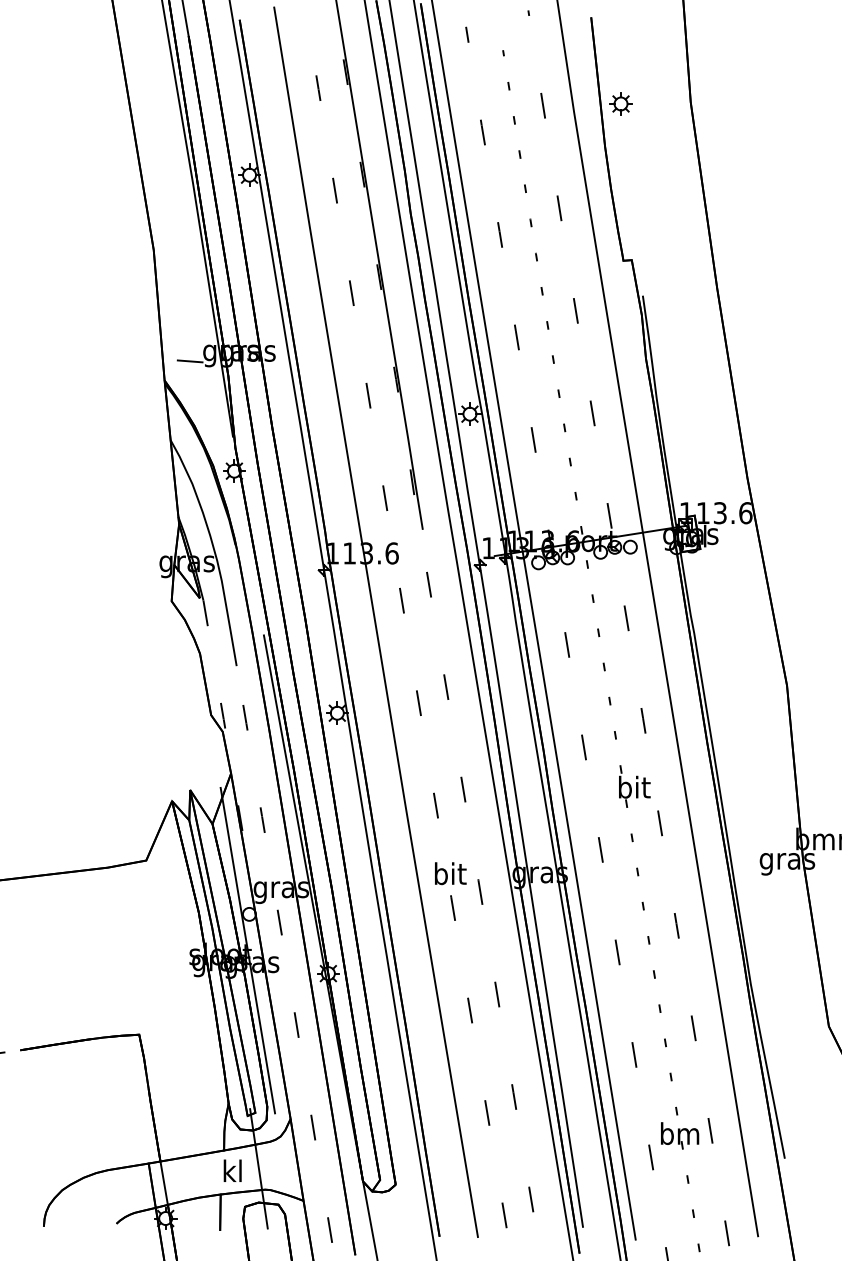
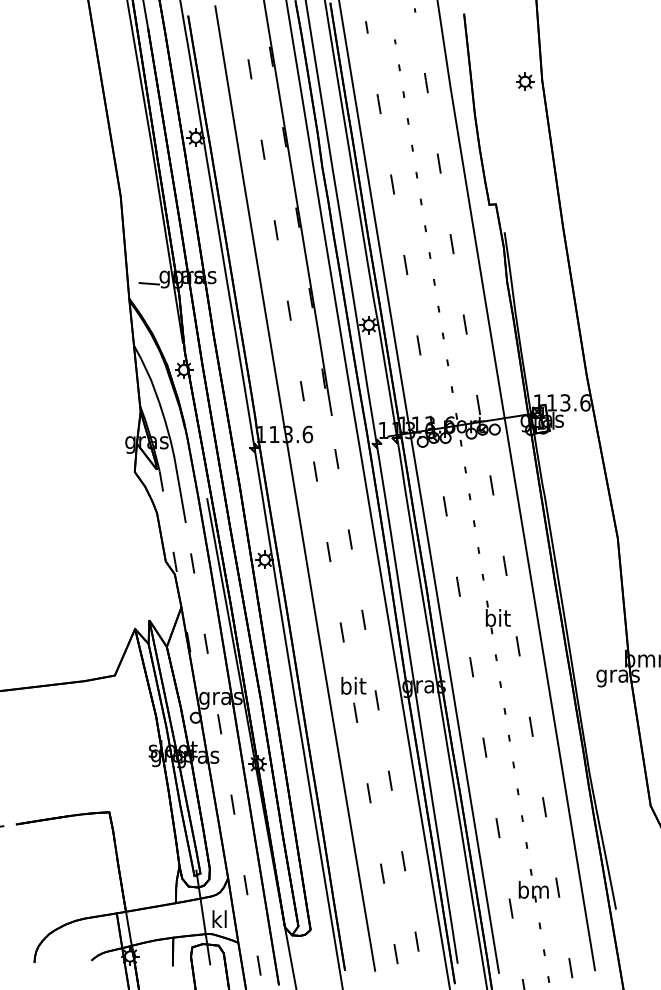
part: (620, 103) -> (524, 81), moved
line: (247, 950) -> (194, 746), removed
text: (232, 1170) -> (219, 918), moved

